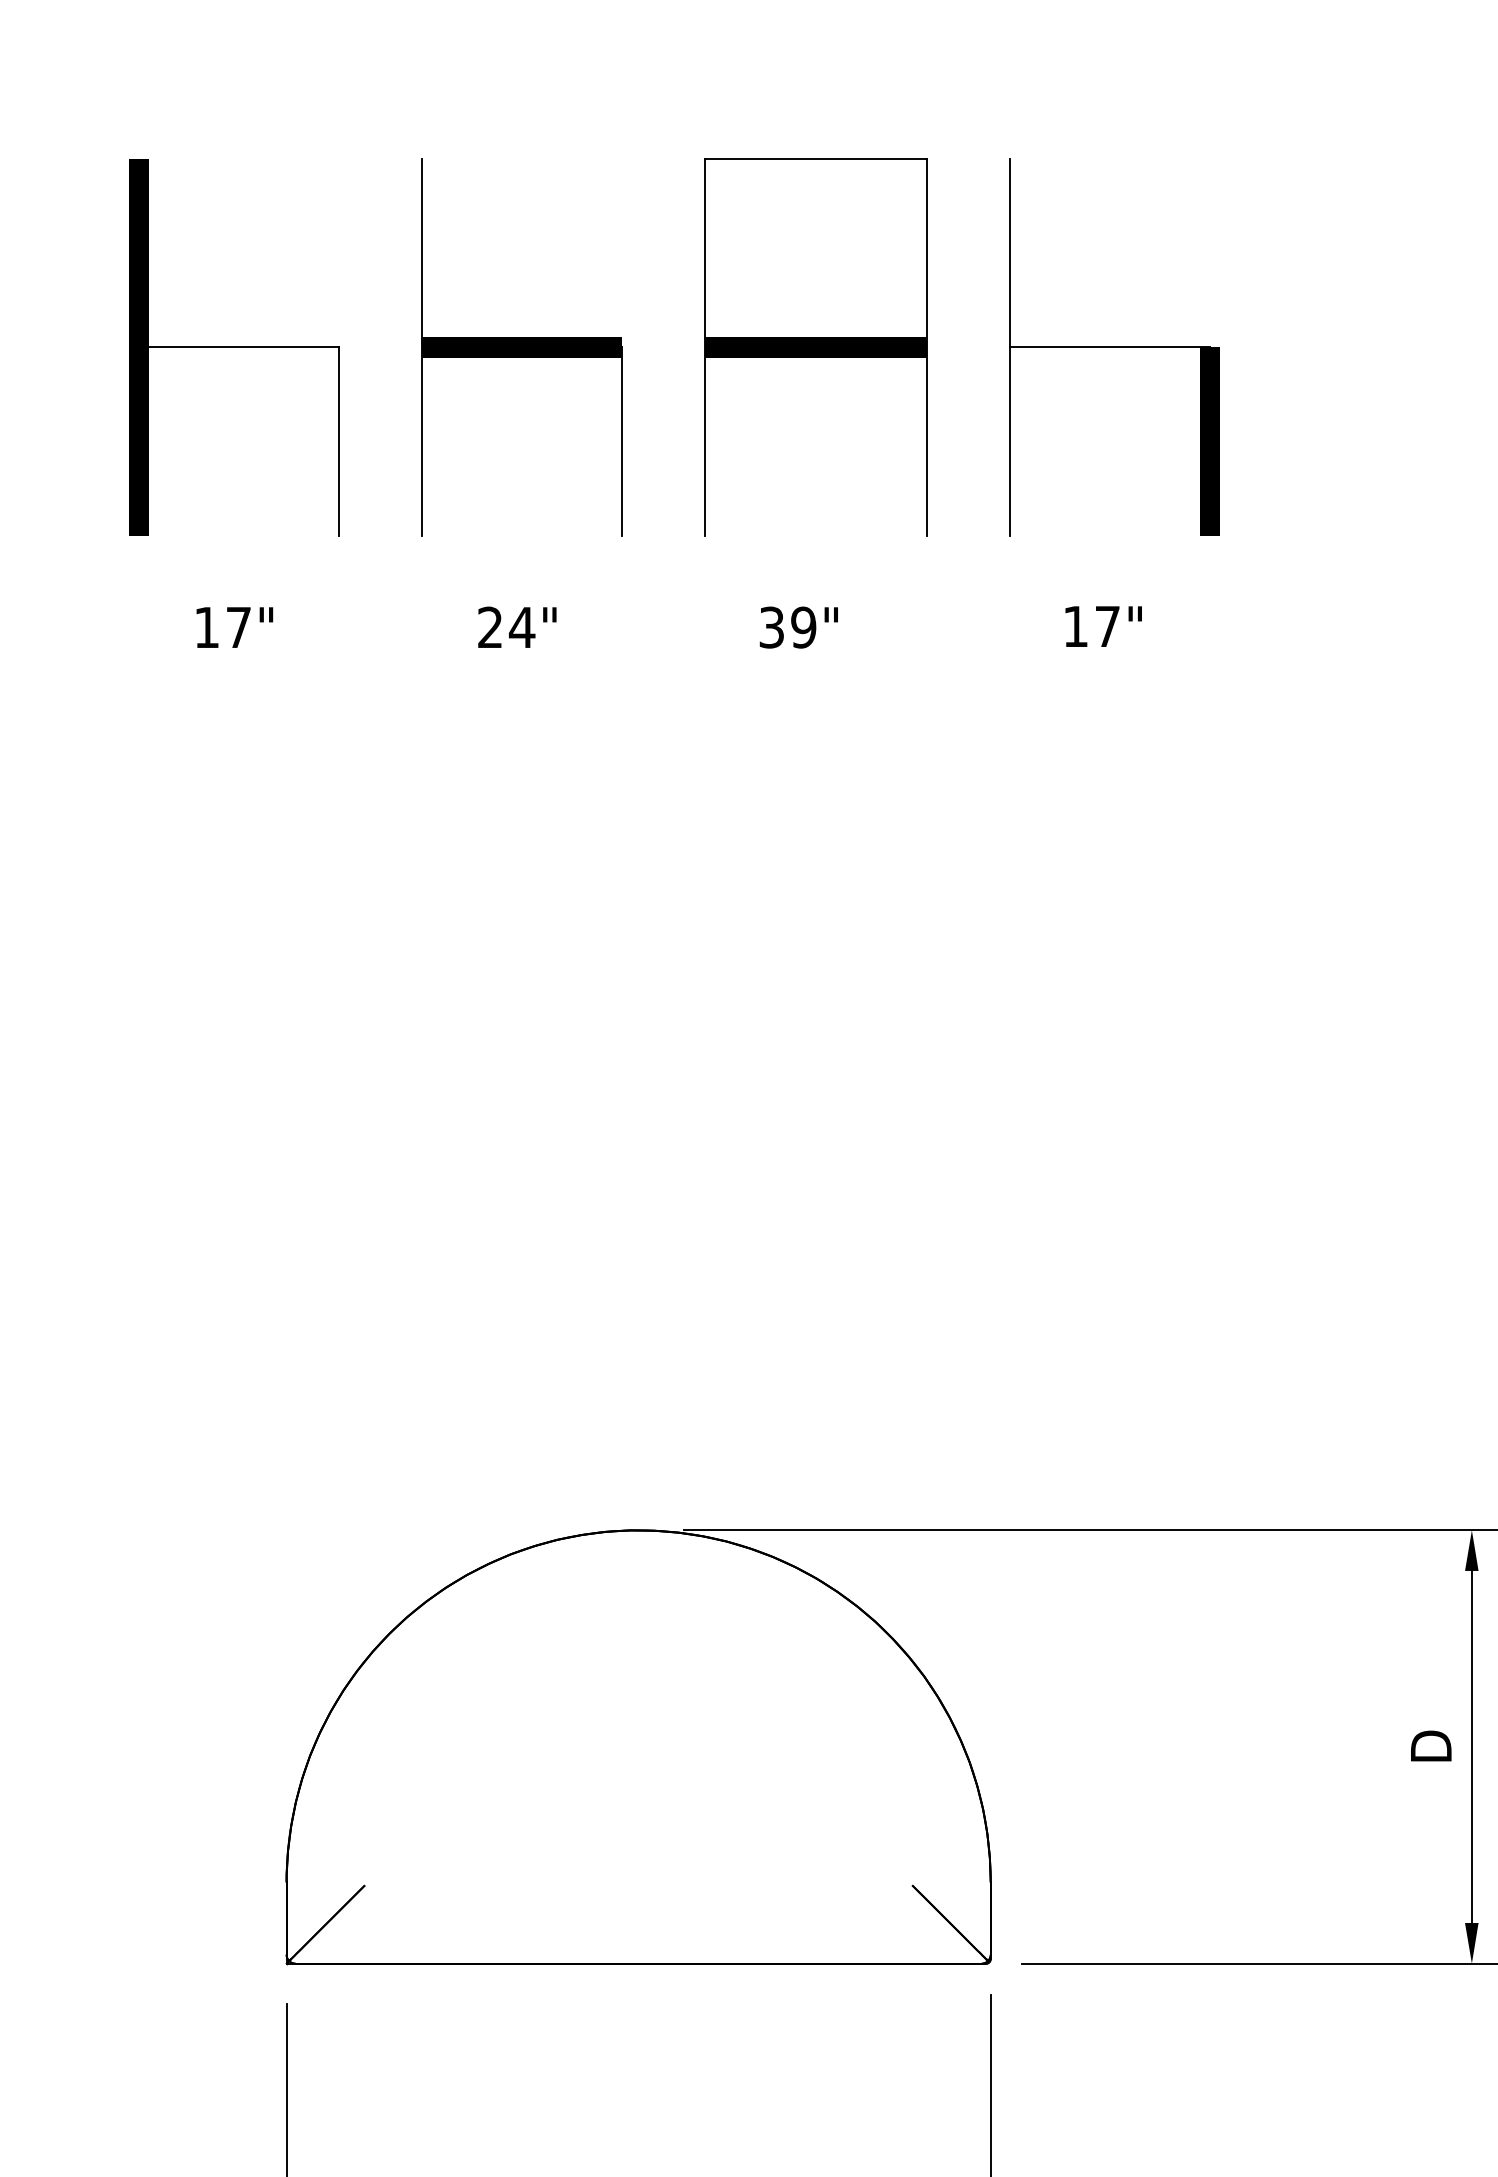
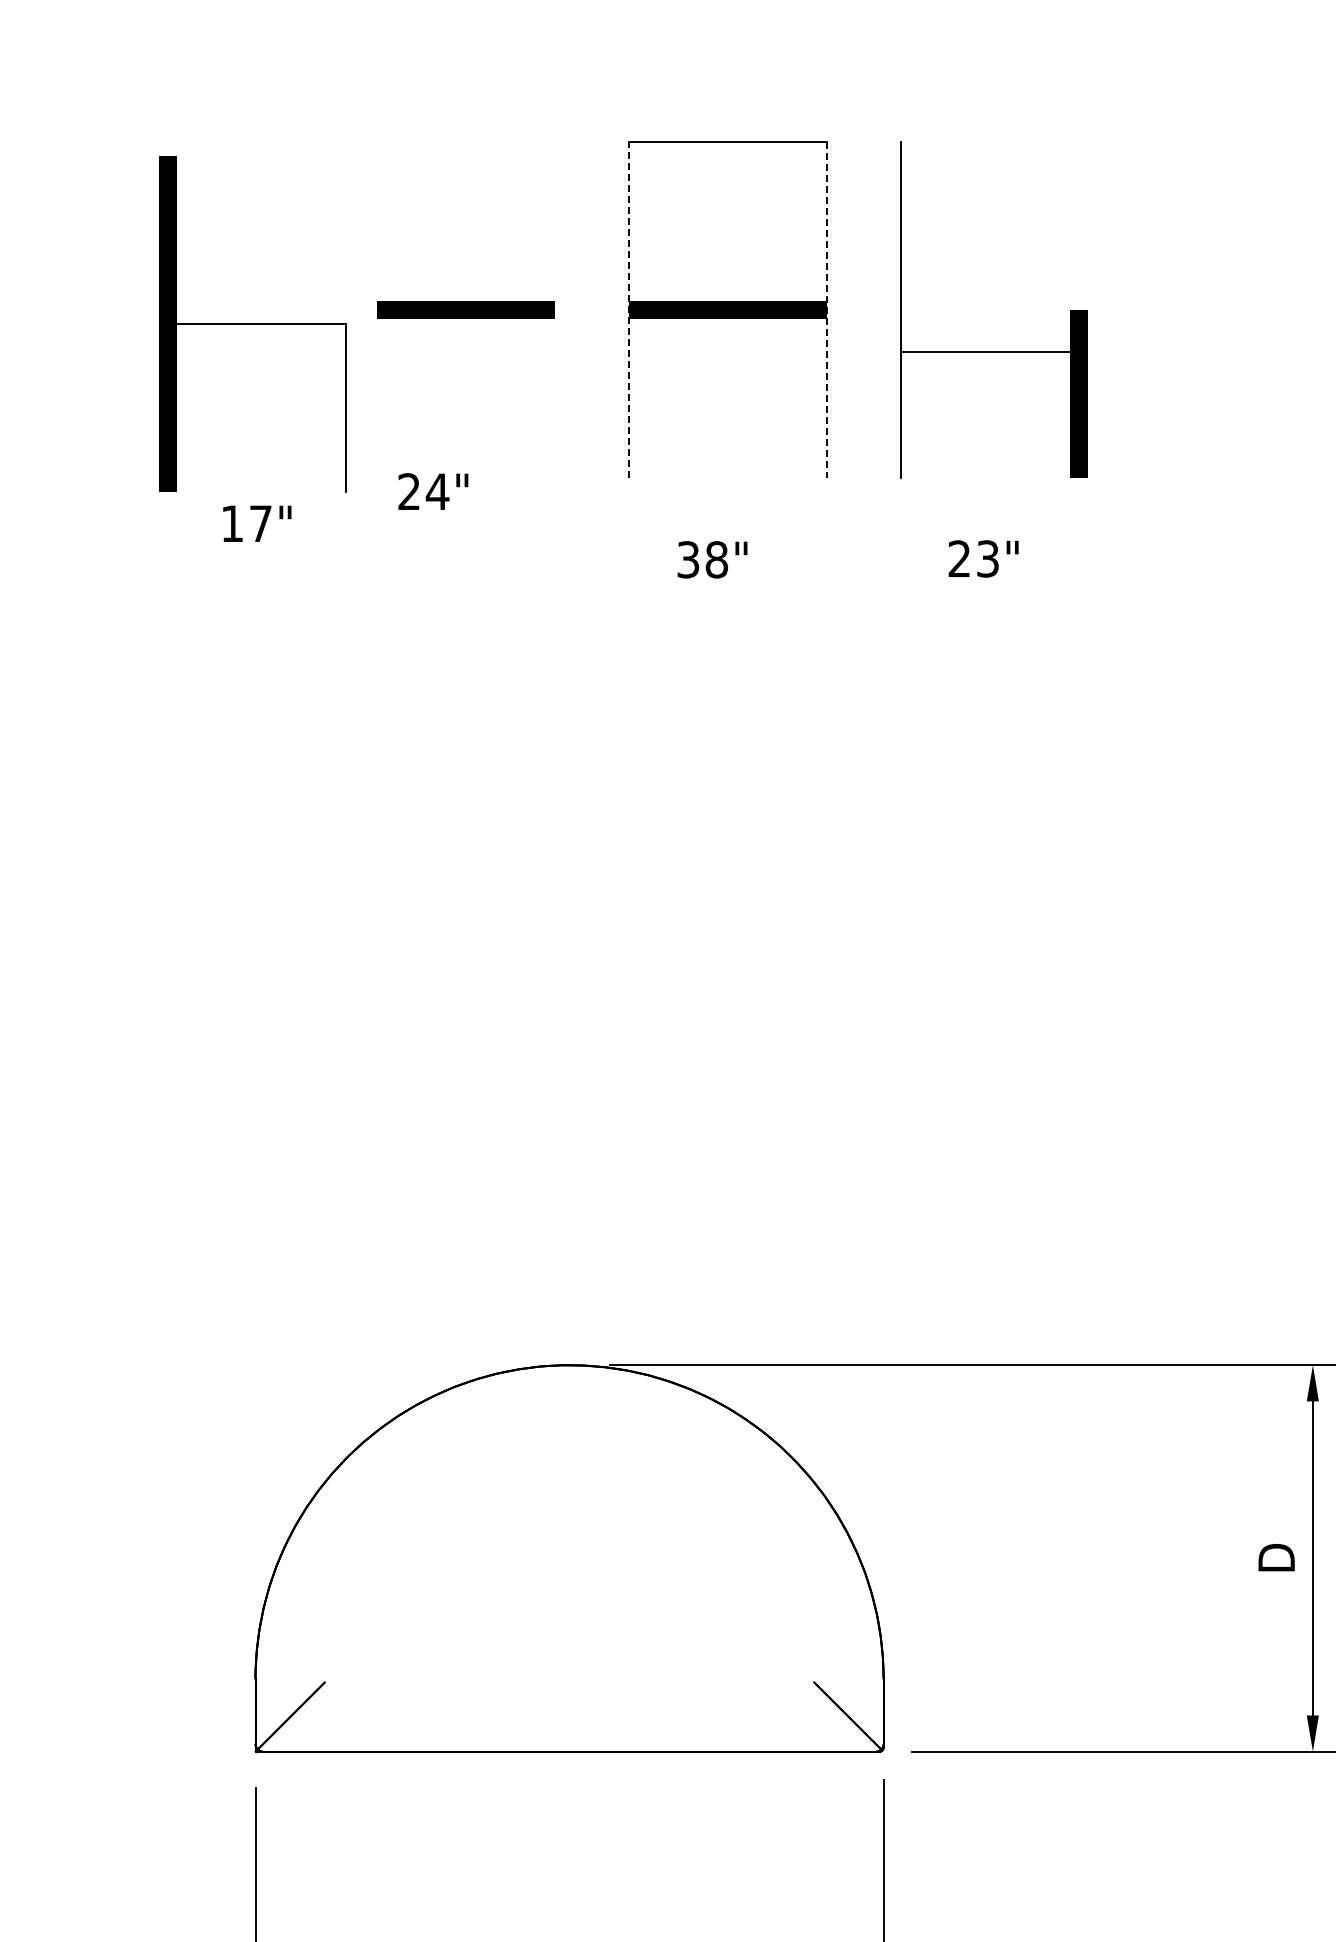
line: (422, 347) -> (376, 309), removed
line: (705, 347) -> (629, 309), solid -> dashed
line: (1110, 347) -> (990, 351), moved
part: (233, 348) -> (252, 324), moved
line: (926, 348) -> (826, 310), solid -> dashed
line: (621, 441) -> (554, 393), removed
text: (1091, 626) -> (973, 558), 17" -> 23"
text: (235, 627) -> (257, 523), moved
text: (517, 627) -> (433, 491), moved
text: (803, 627) -> (716, 559), 39" -> 38"

